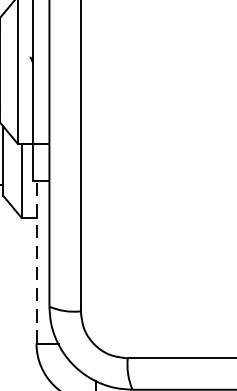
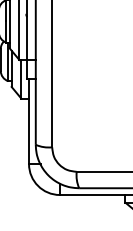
line: (37, 261) -> (29, 121), dashed -> solid

